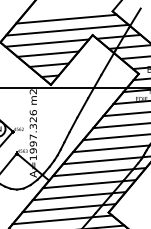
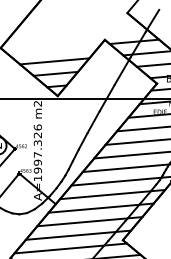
line: (66, 18) -> (75, 21), removed
line: (67, 29) -> (76, 33), removed
line: (46, 42) -> (52, 48), removed

